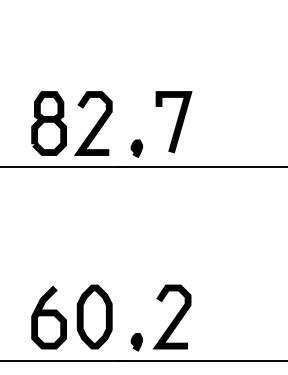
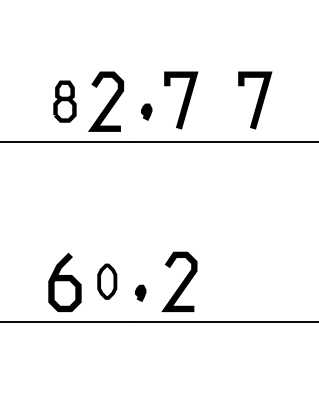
line: (255, 122) -> (257, 100), added
part: (48, 123) -> (64, 101), size x0.7
part: (136, 147) -> (146, 111), moved
part: (93, 316) -> (106, 281), size x0.6
part: (136, 341) -> (140, 292), moved

